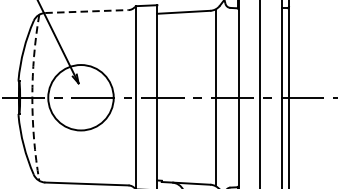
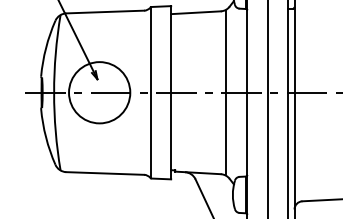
line: (87, 12) -> (105, 12), dashed -> solid
arc: (32, 97) -> (54, 92), dashed -> solid

